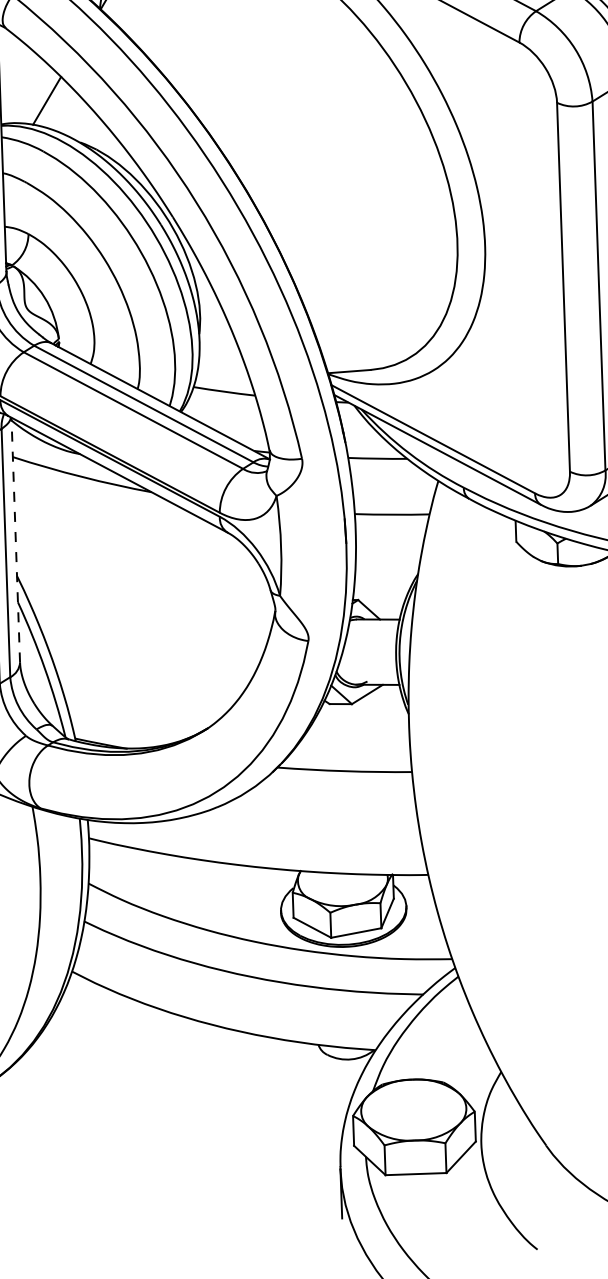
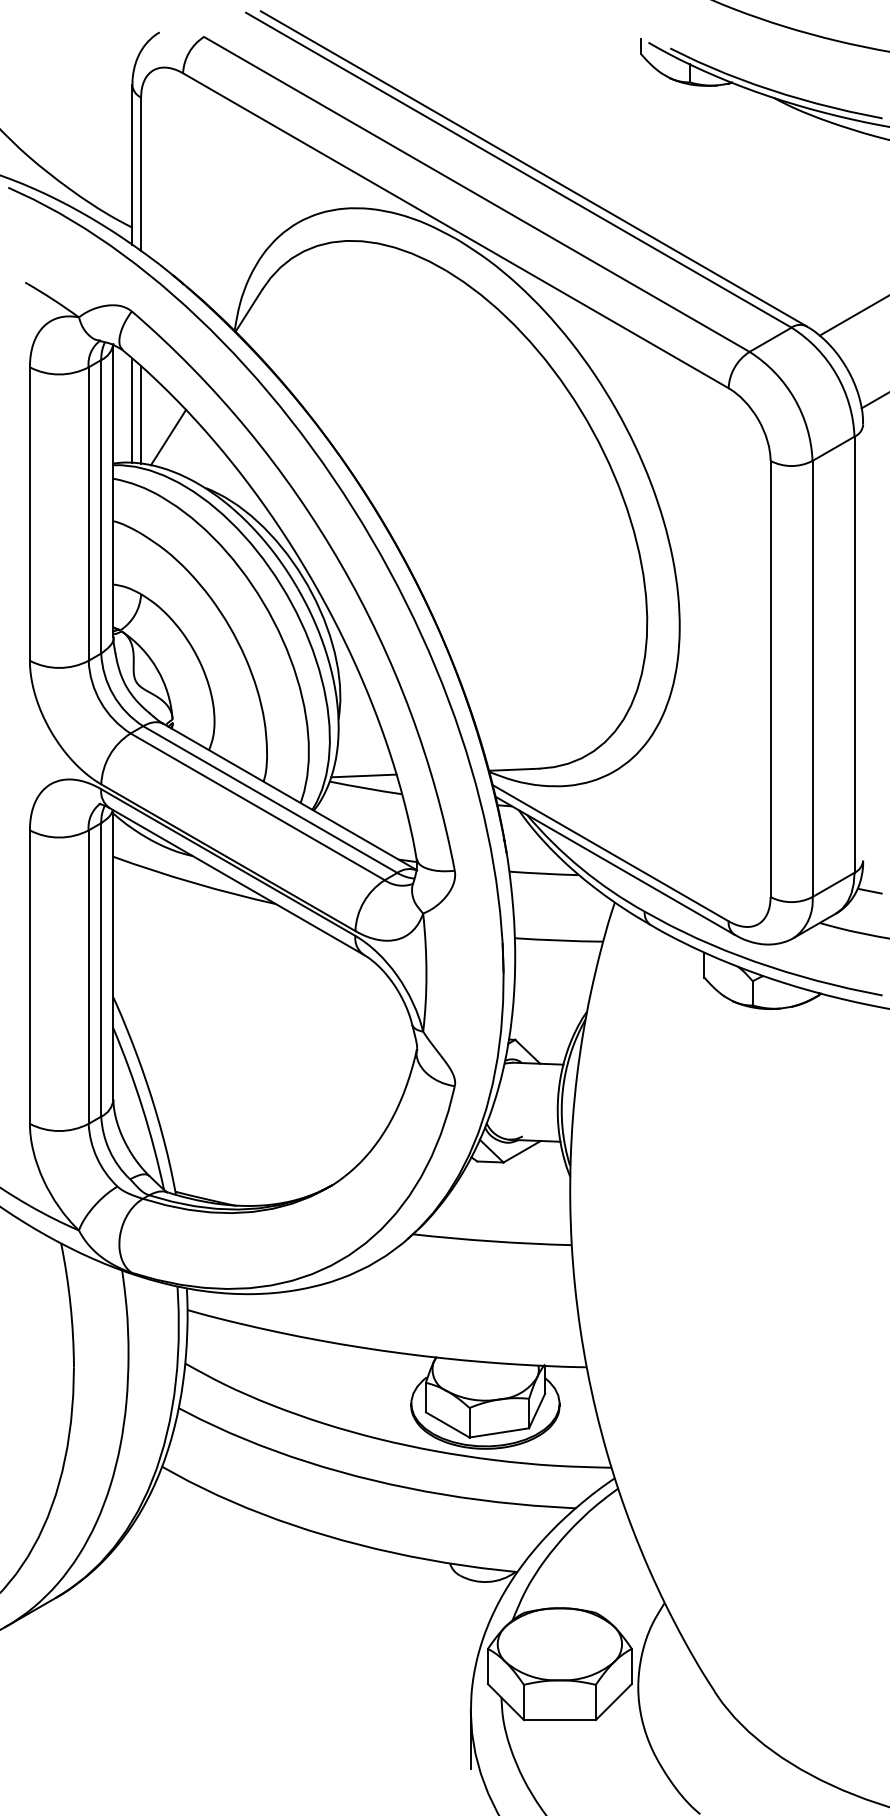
line: (15, 78) -> (132, 410), added
line: (23, 82) -> (141, 414), added
line: (222, 380) -> (363, 775), added
line: (15, 539) -> (113, 954), dashed -> solid

